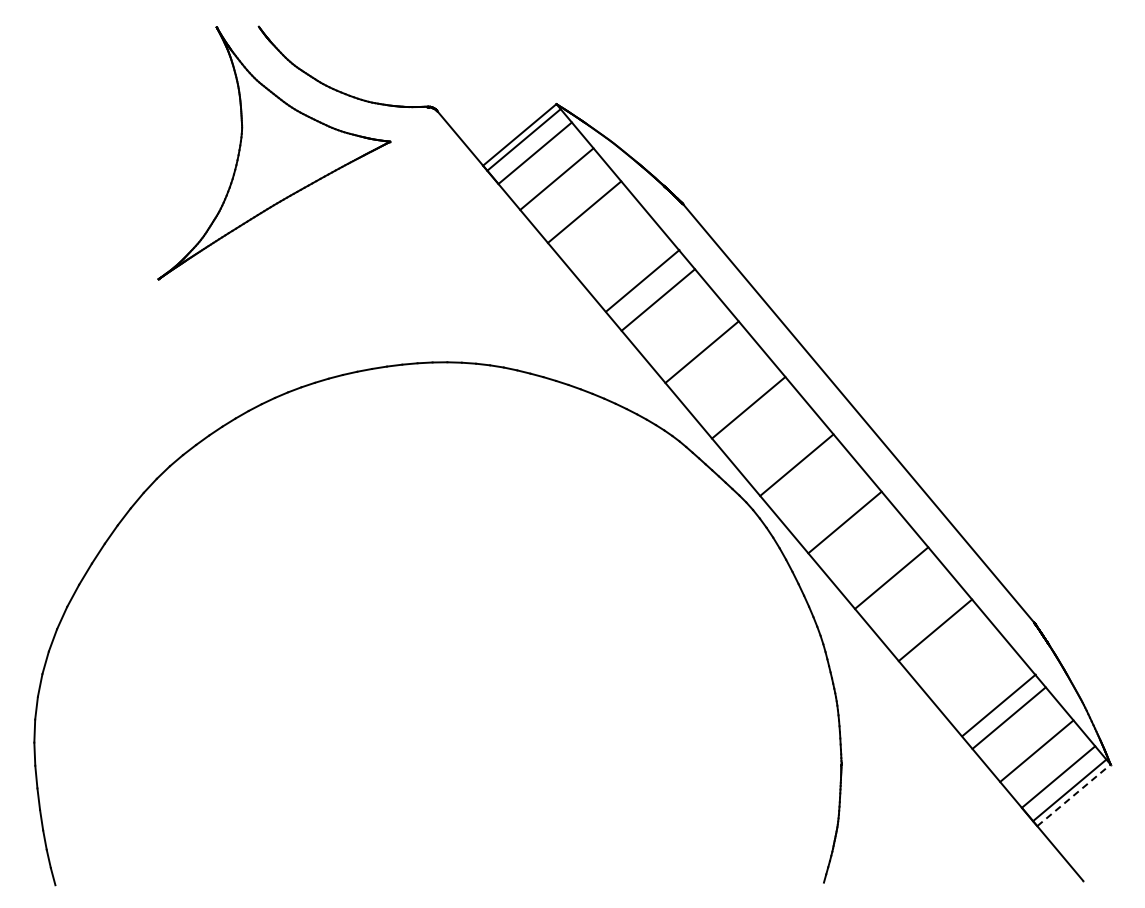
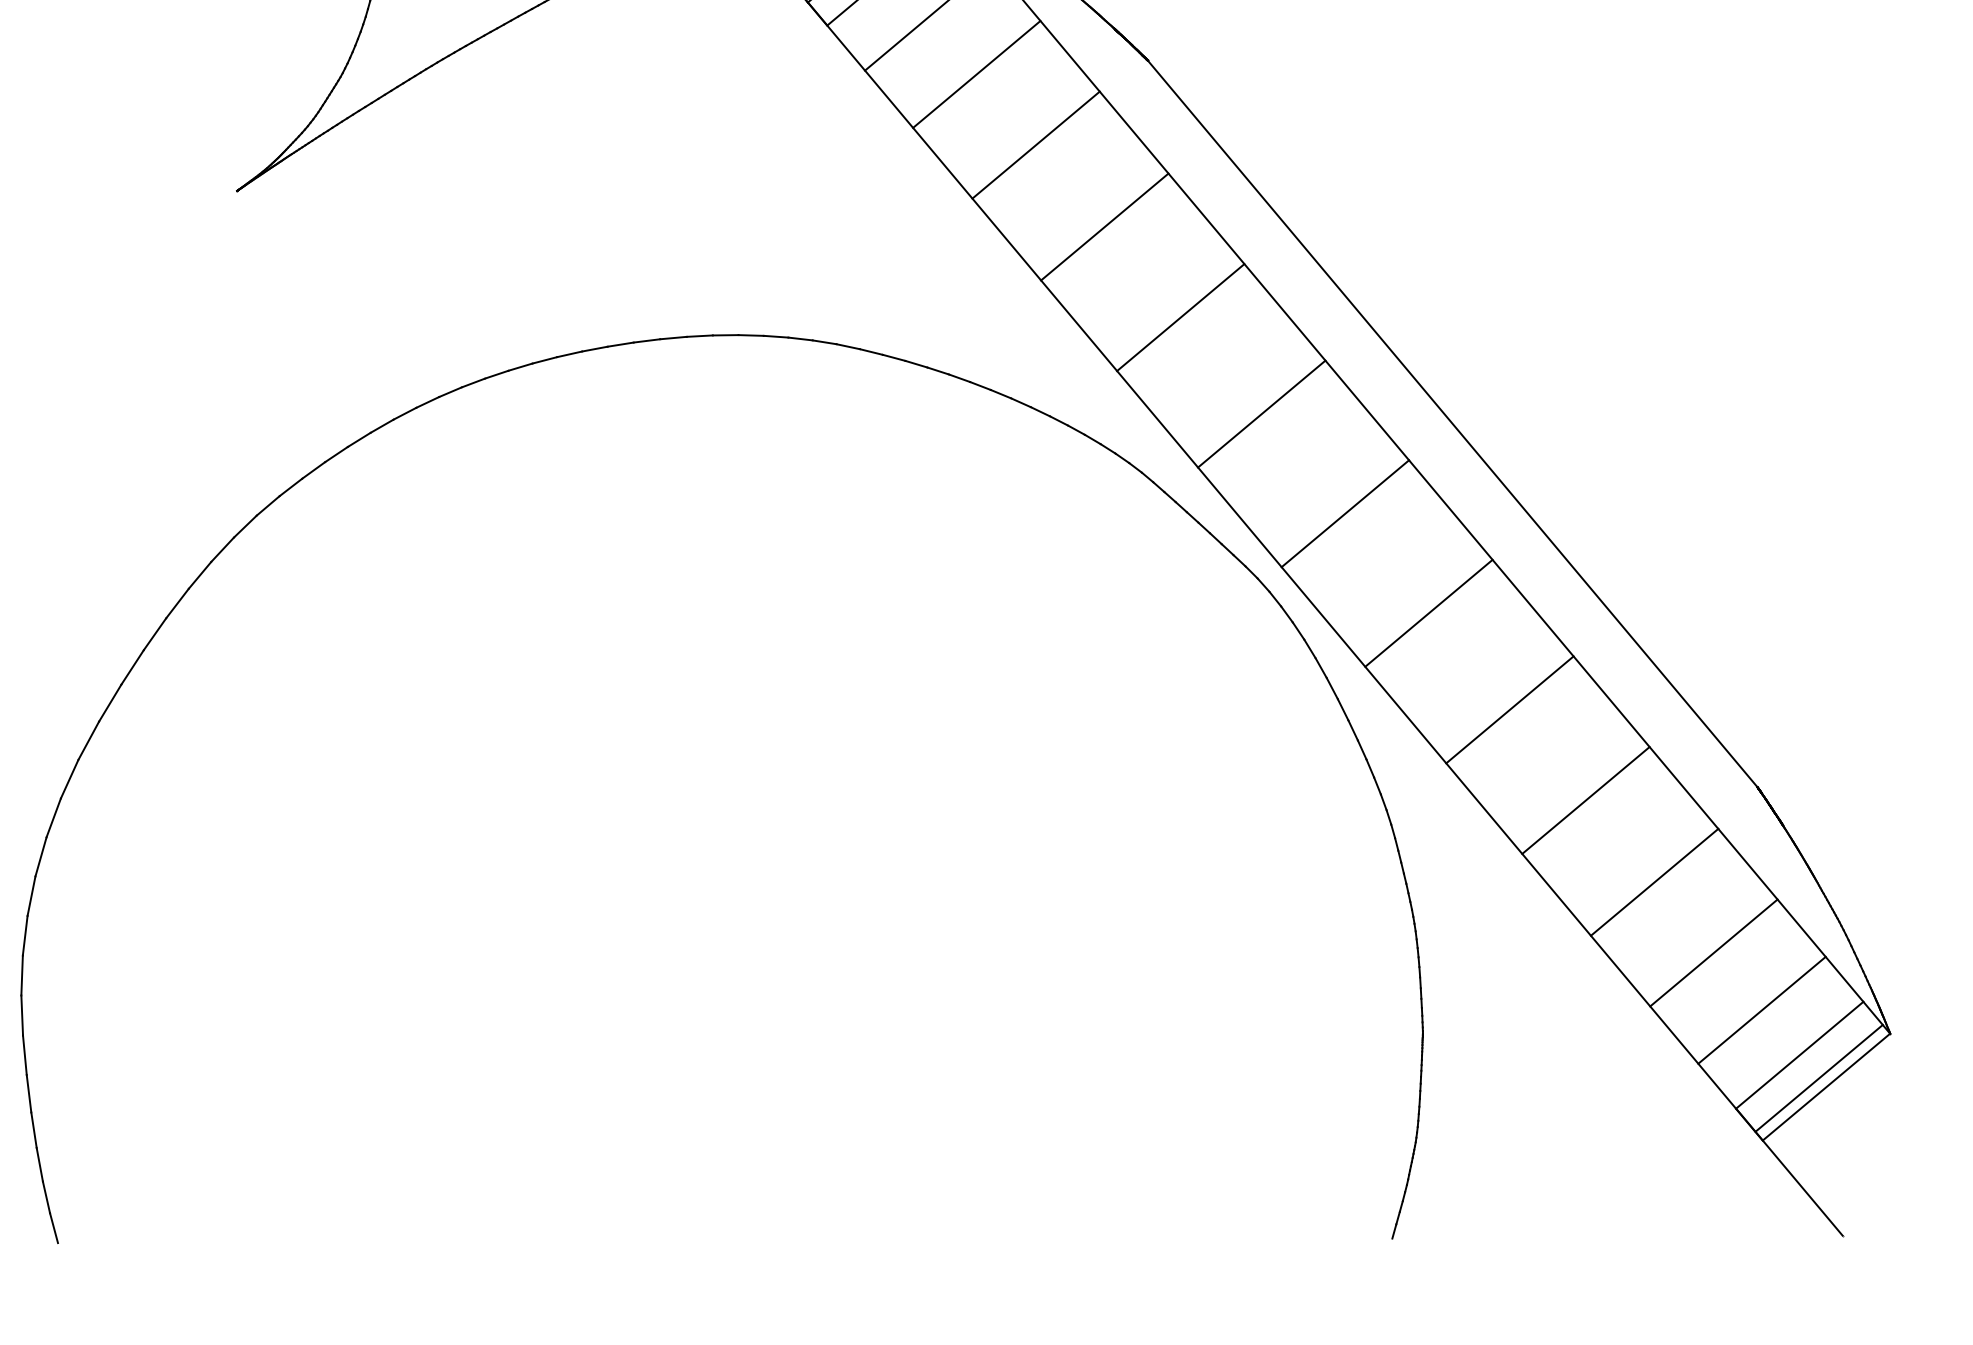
line: (642, 280) -> (1035, 144), moved
line: (998, 705) -> (1653, 882), moved
line: (1073, 795) -> (1825, 1087), dashed -> solid

